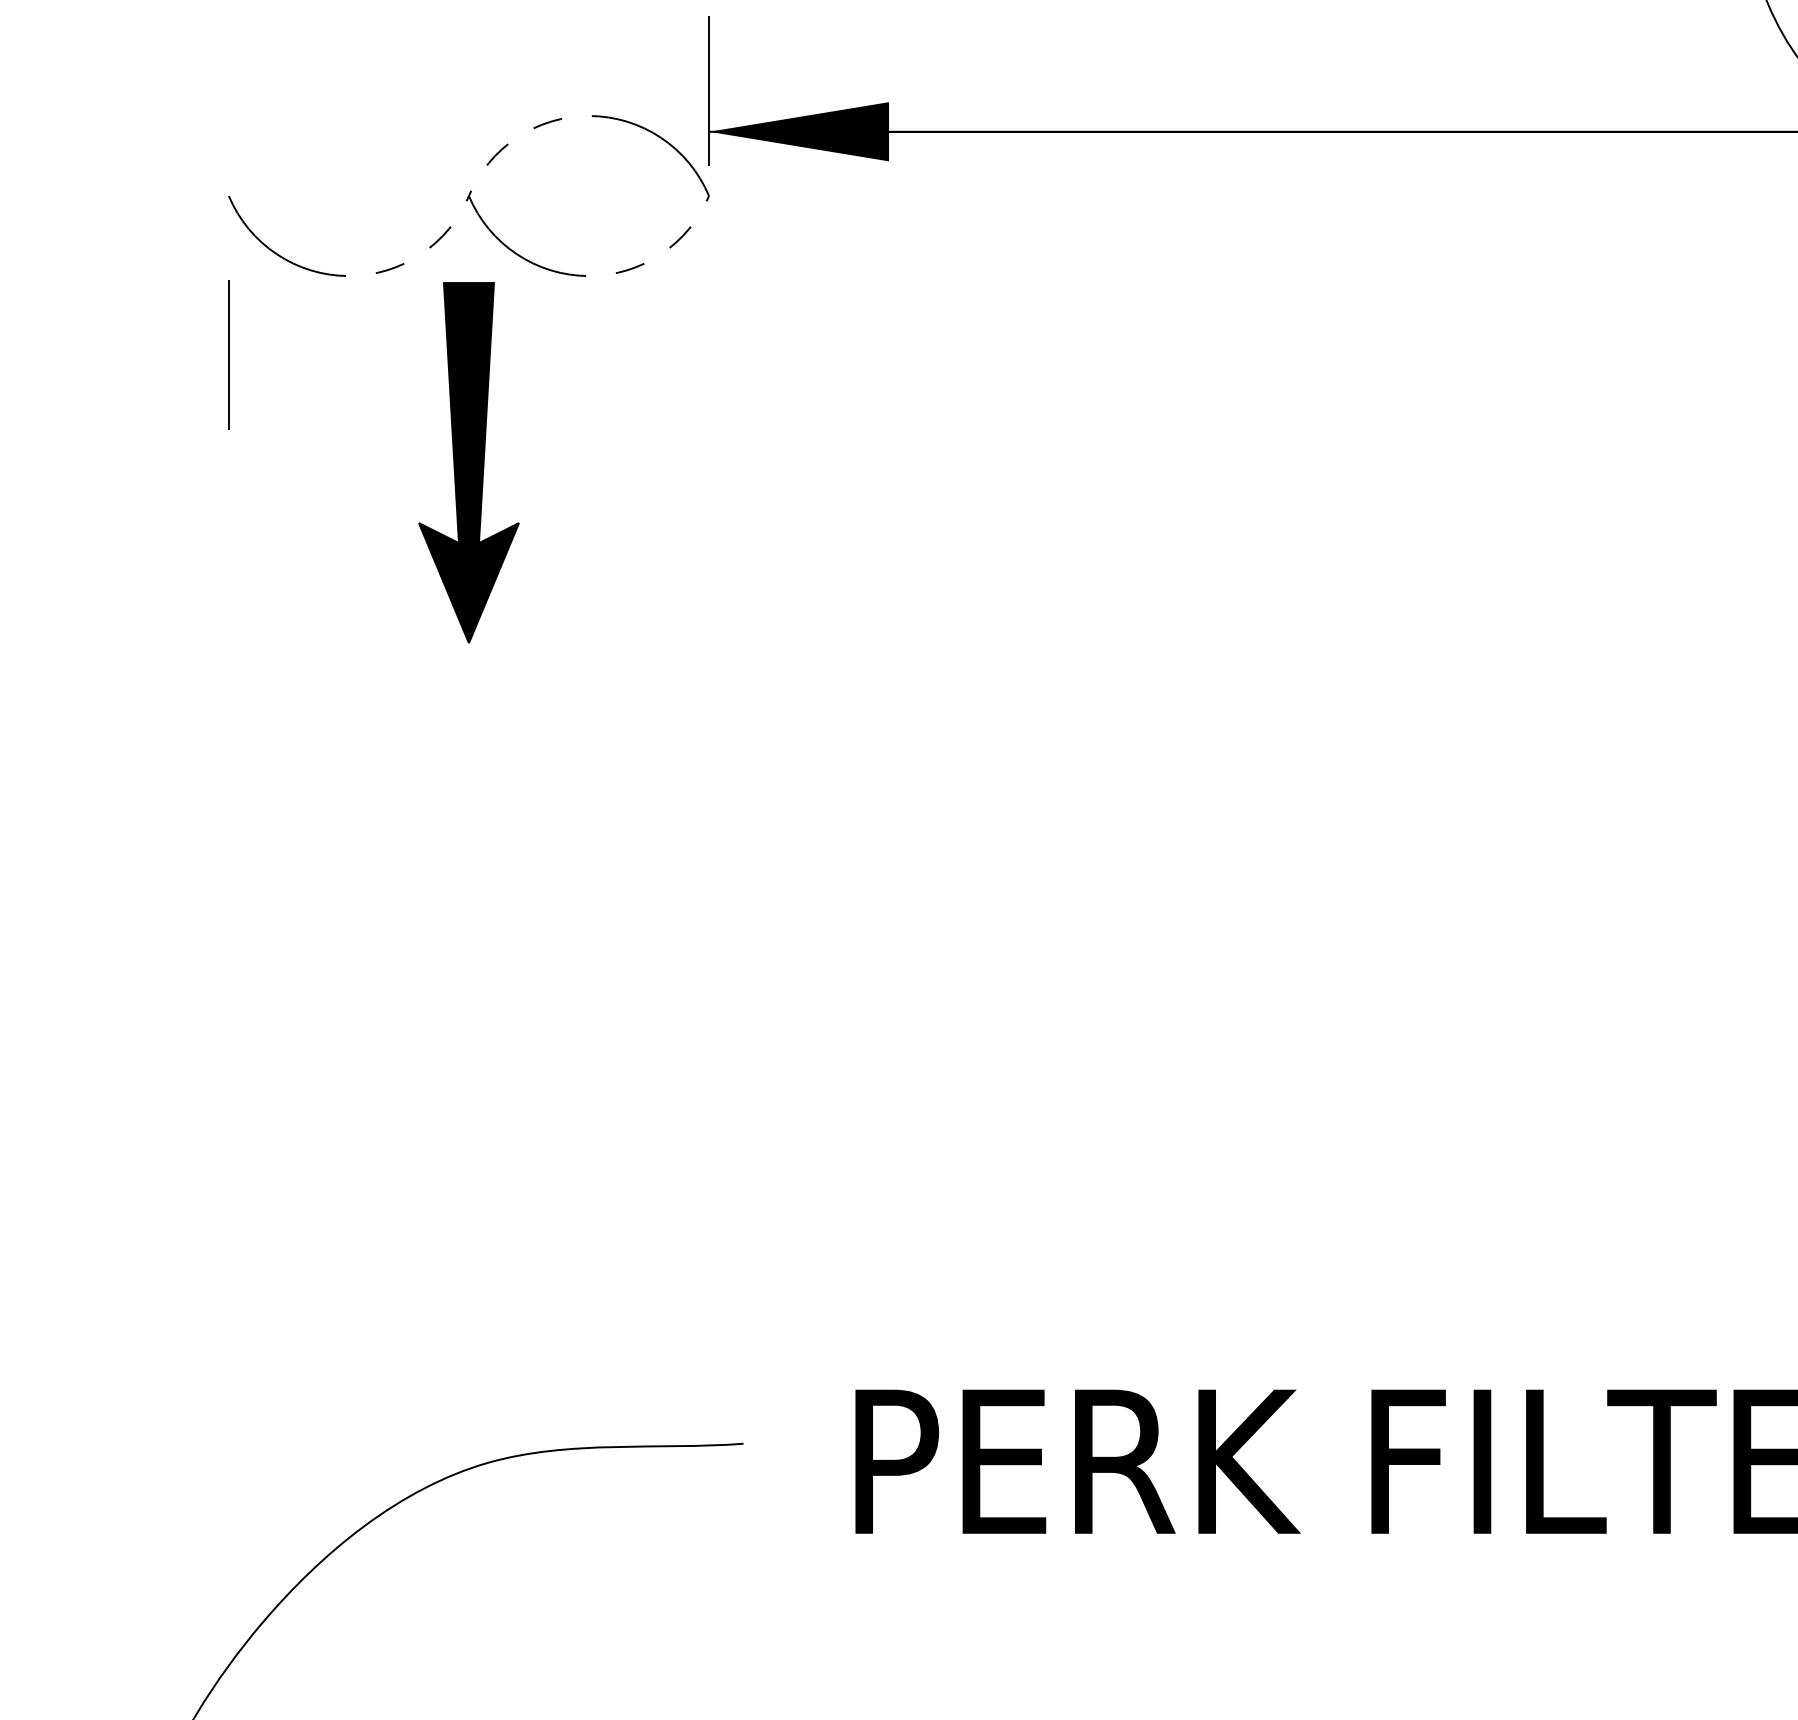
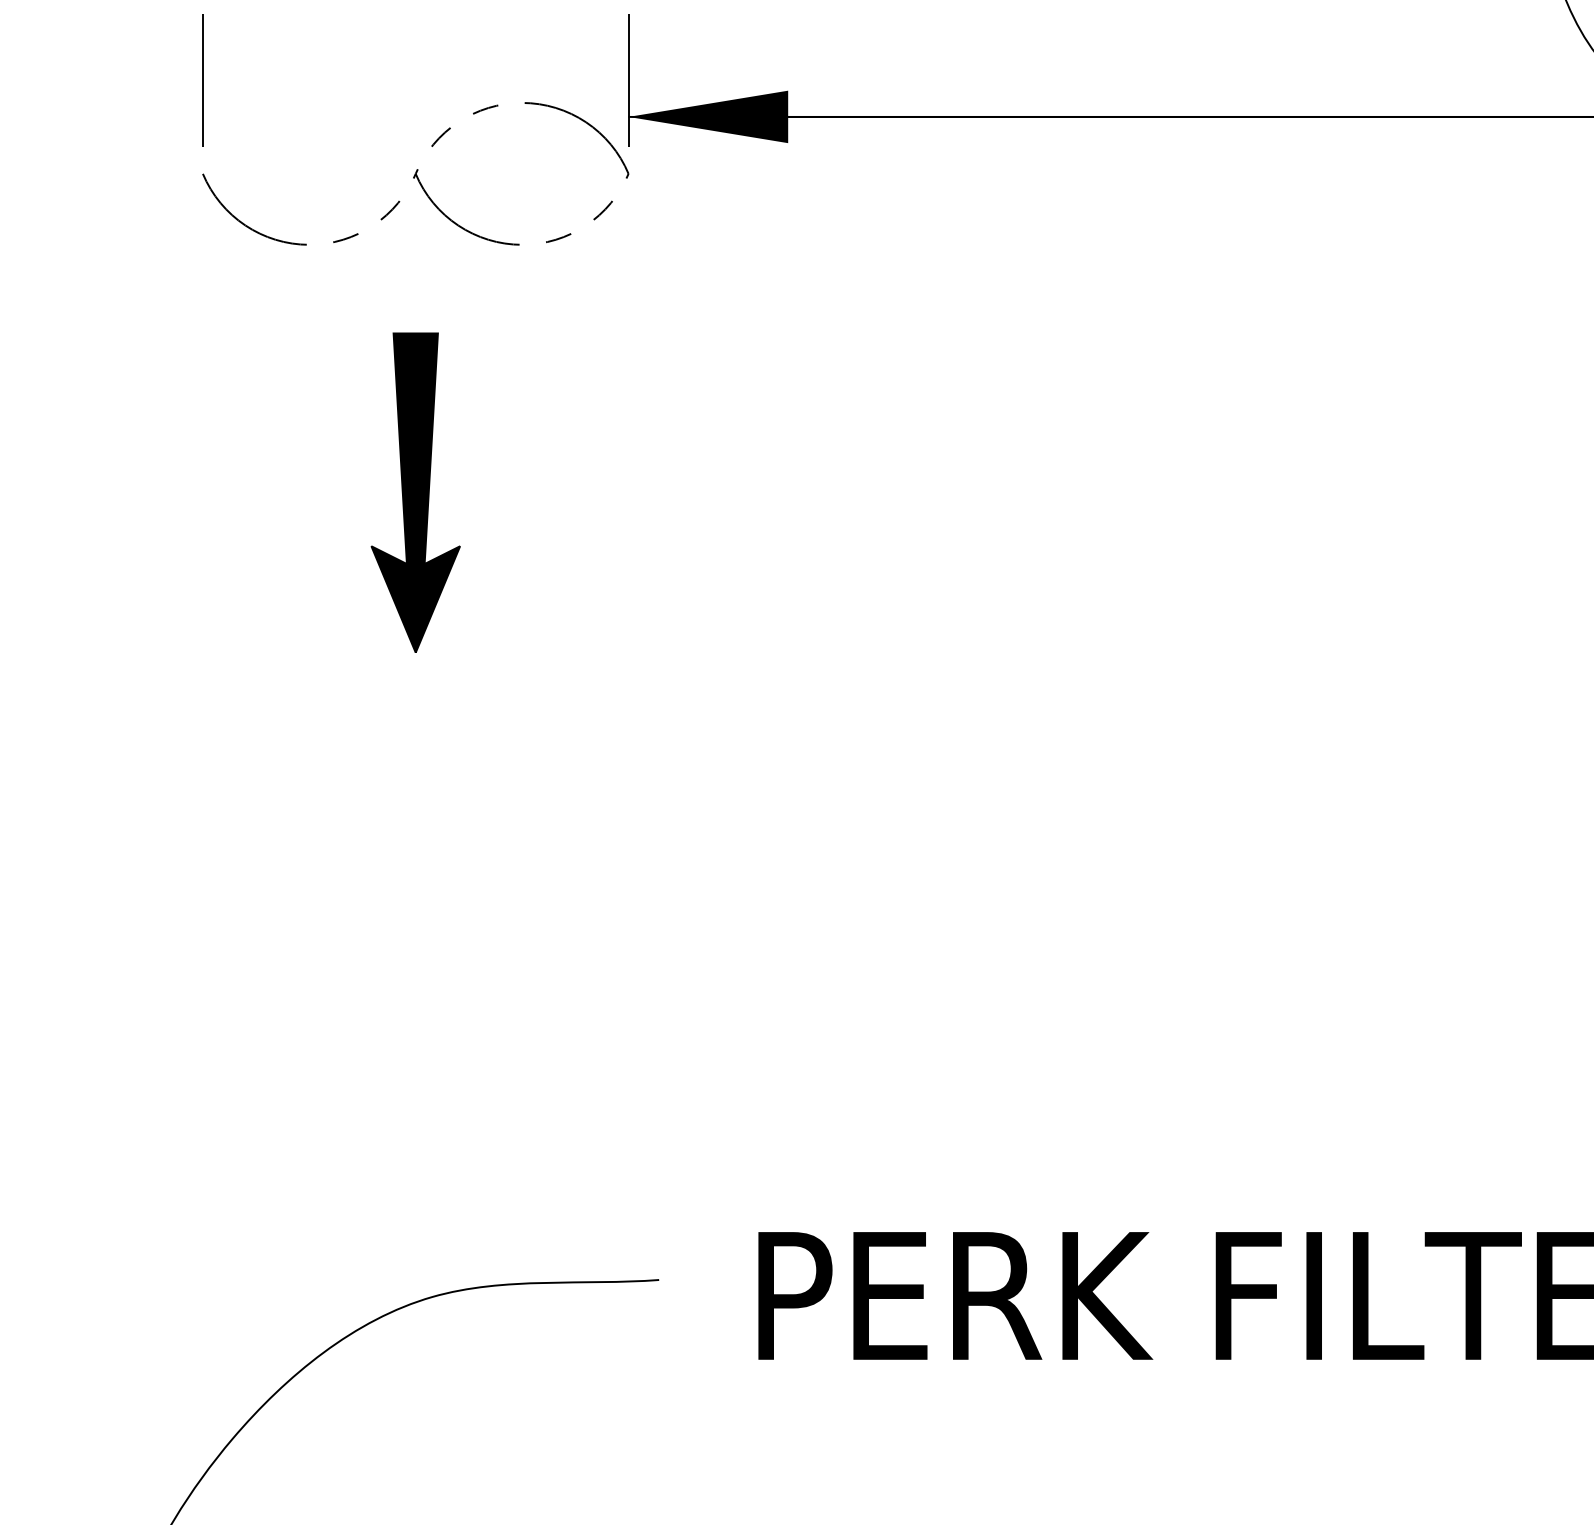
line: (228, 354) -> (202, 80), moved
part: (468, 462) -> (415, 492), moved

